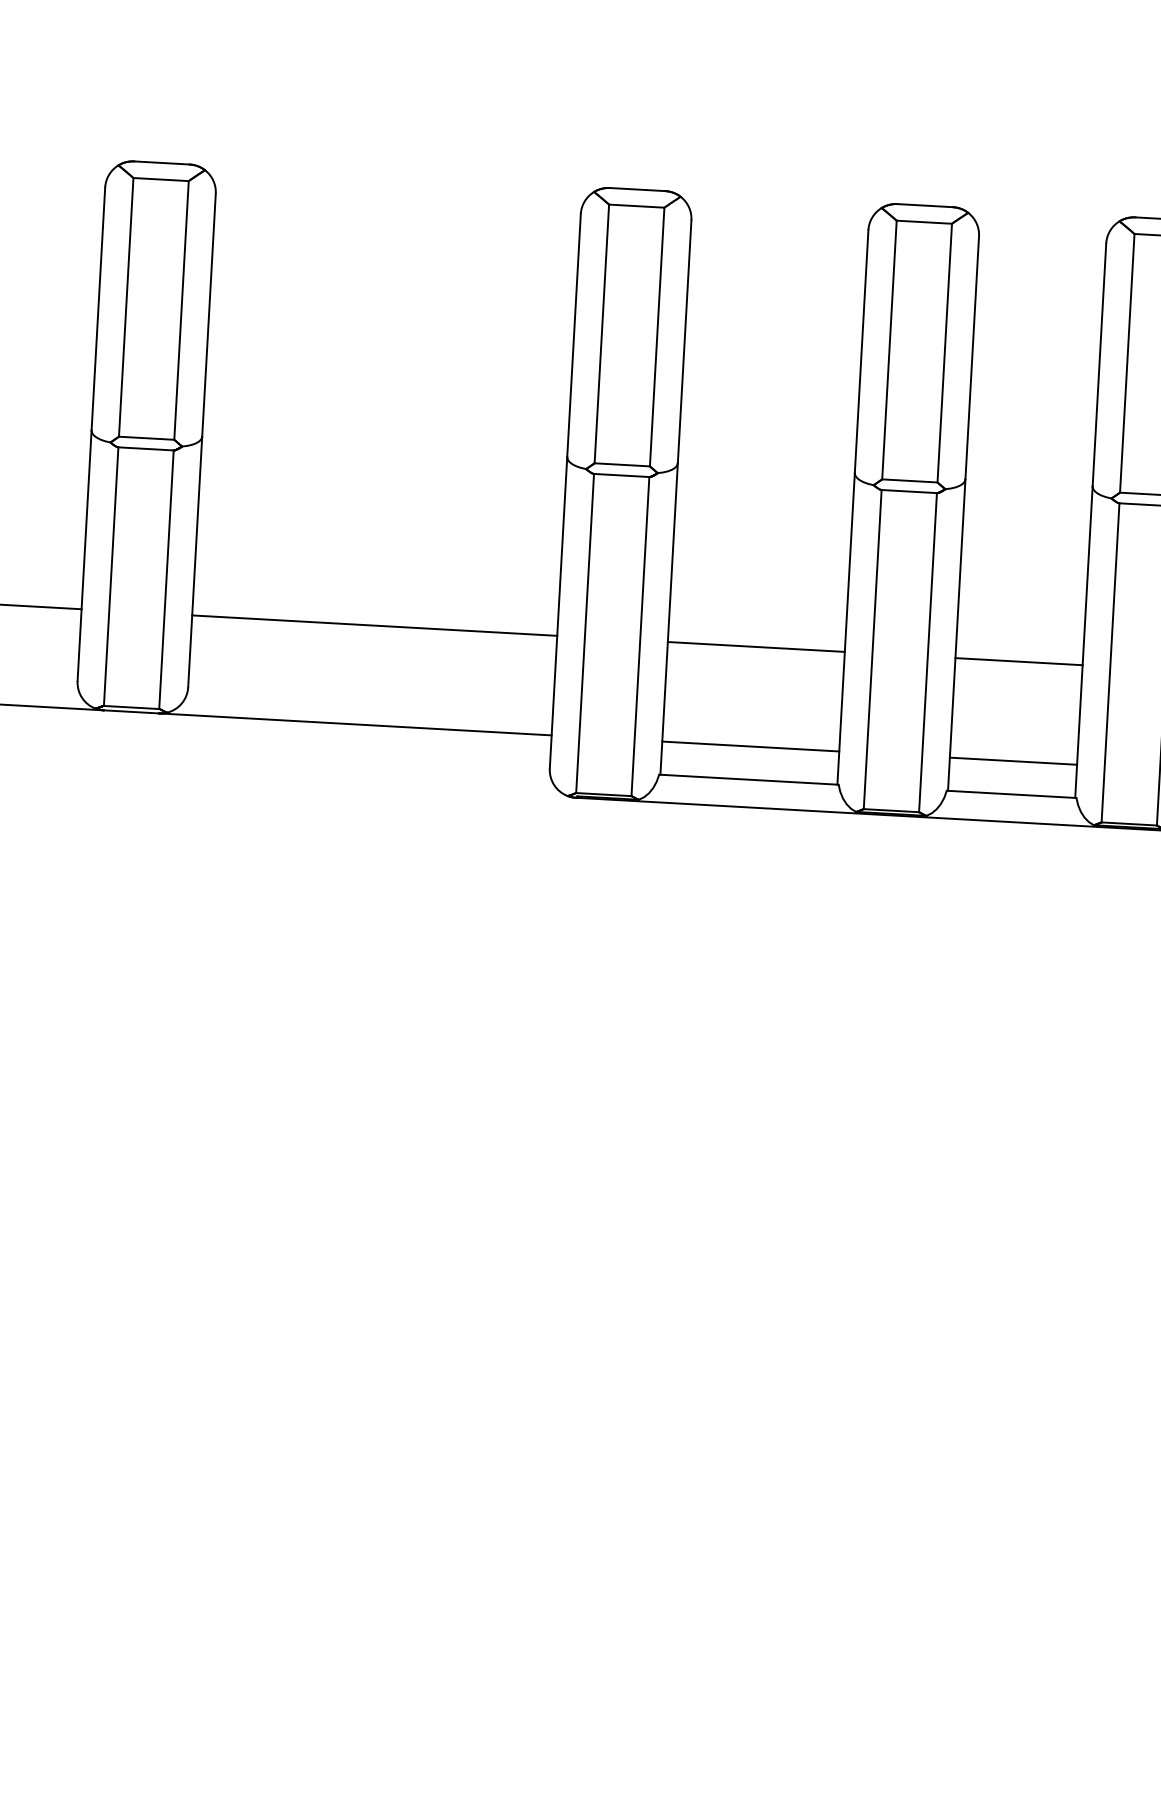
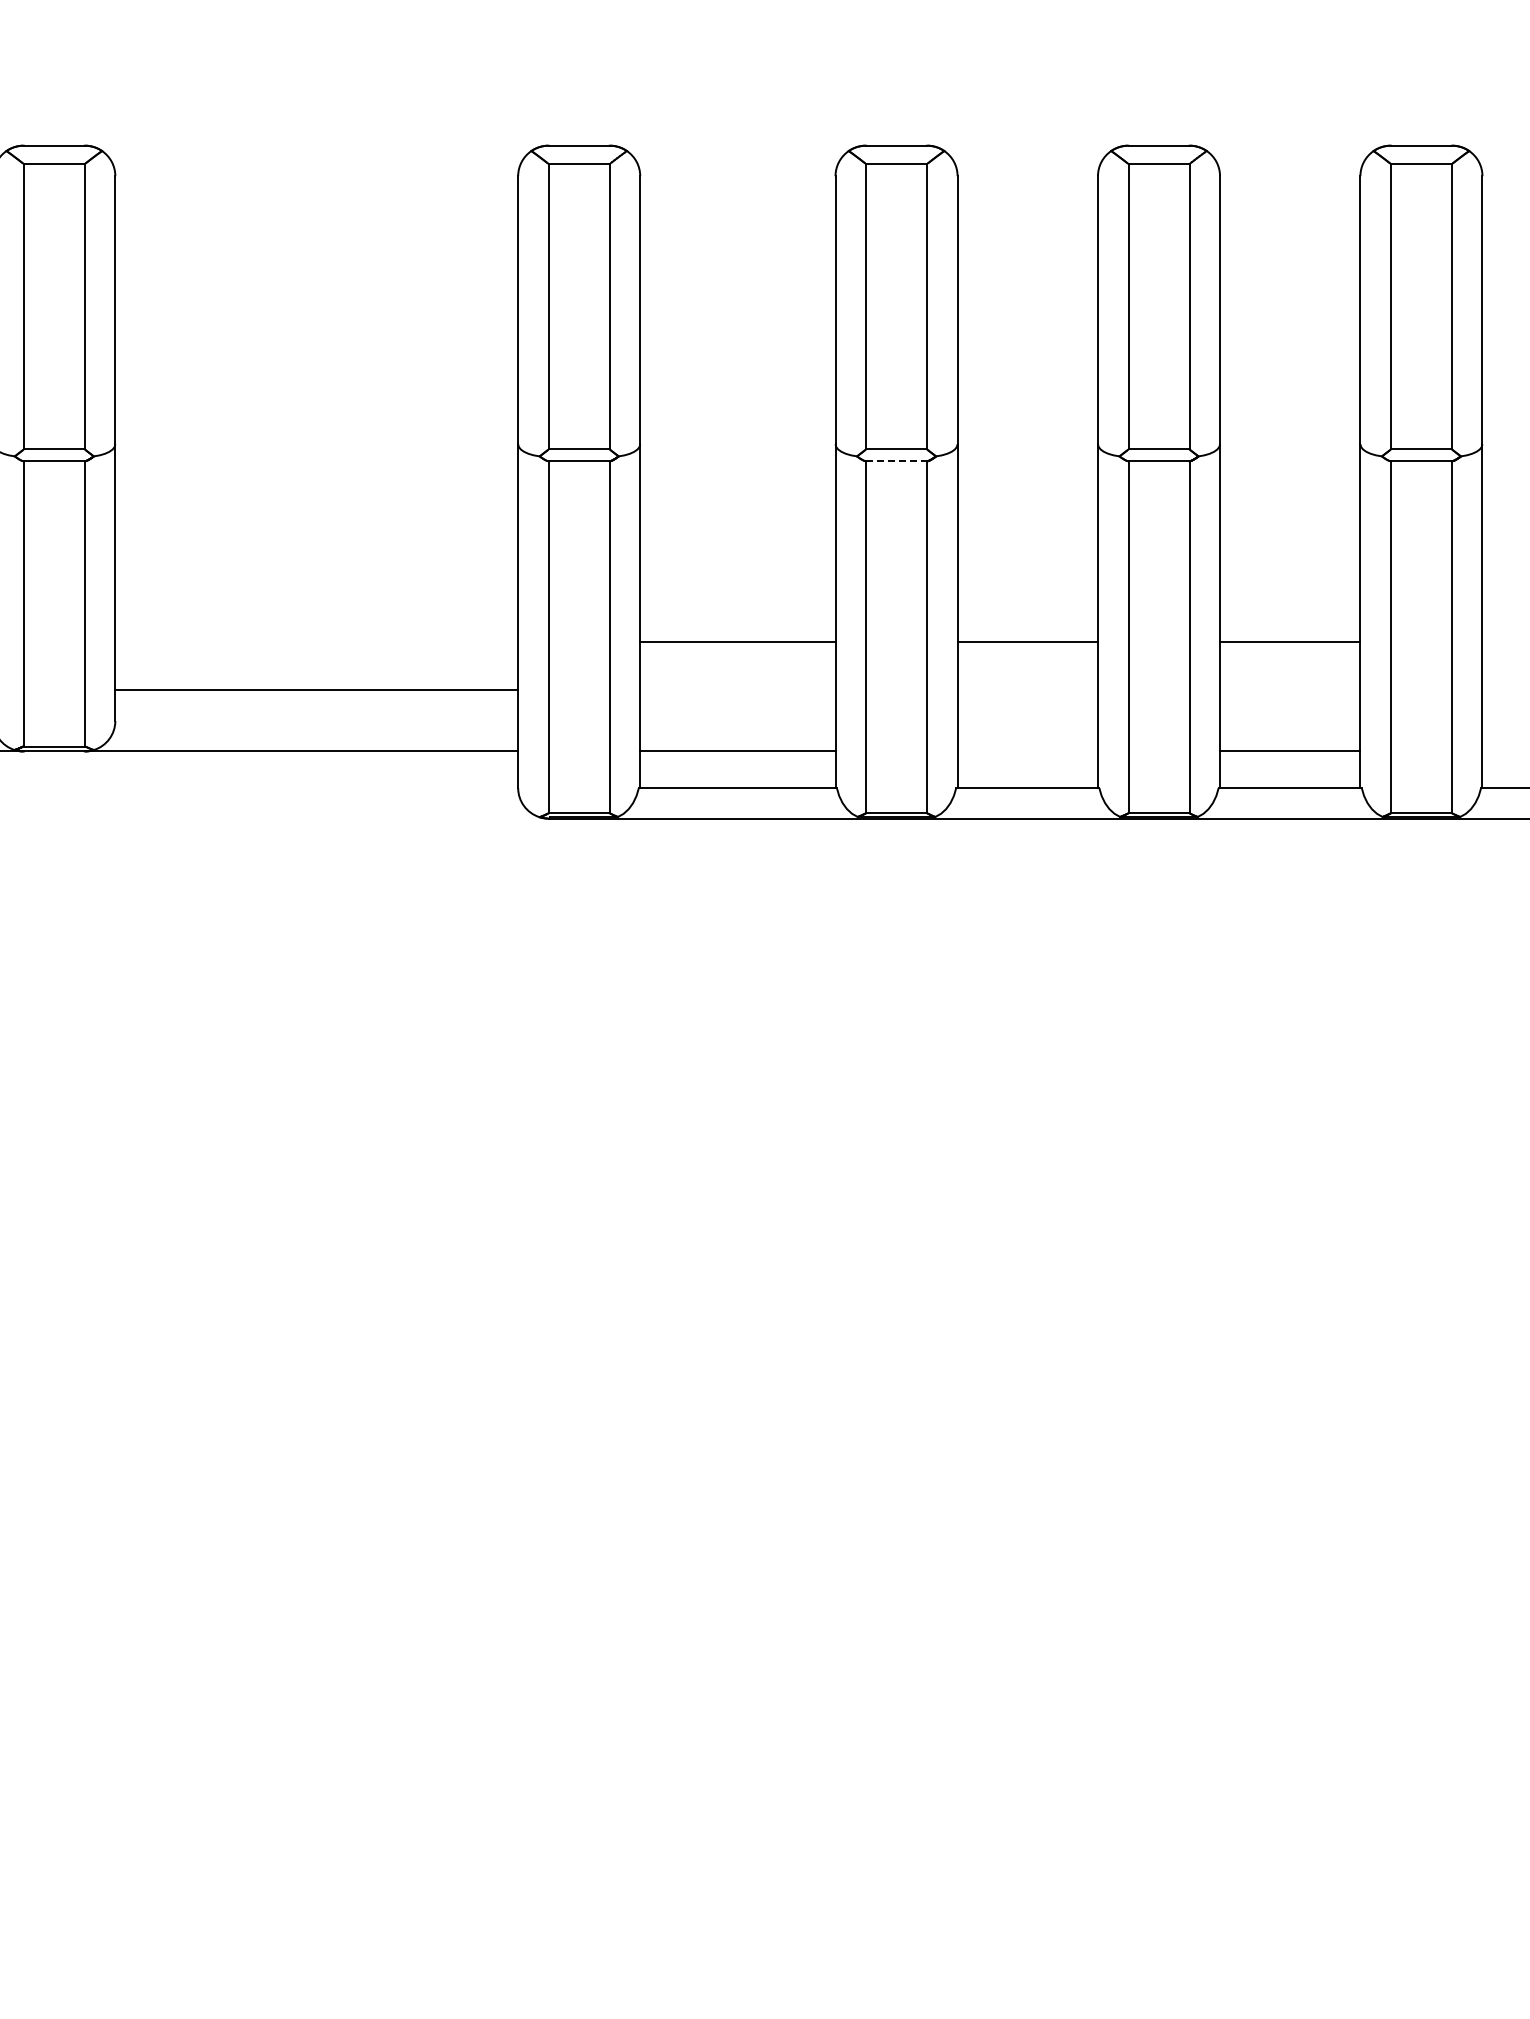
line: (909, 491) -> (896, 461), solid -> dashed
line: (374, 625) -> (316, 689), moved
line: (1013, 761) -> (1027, 751), removed

